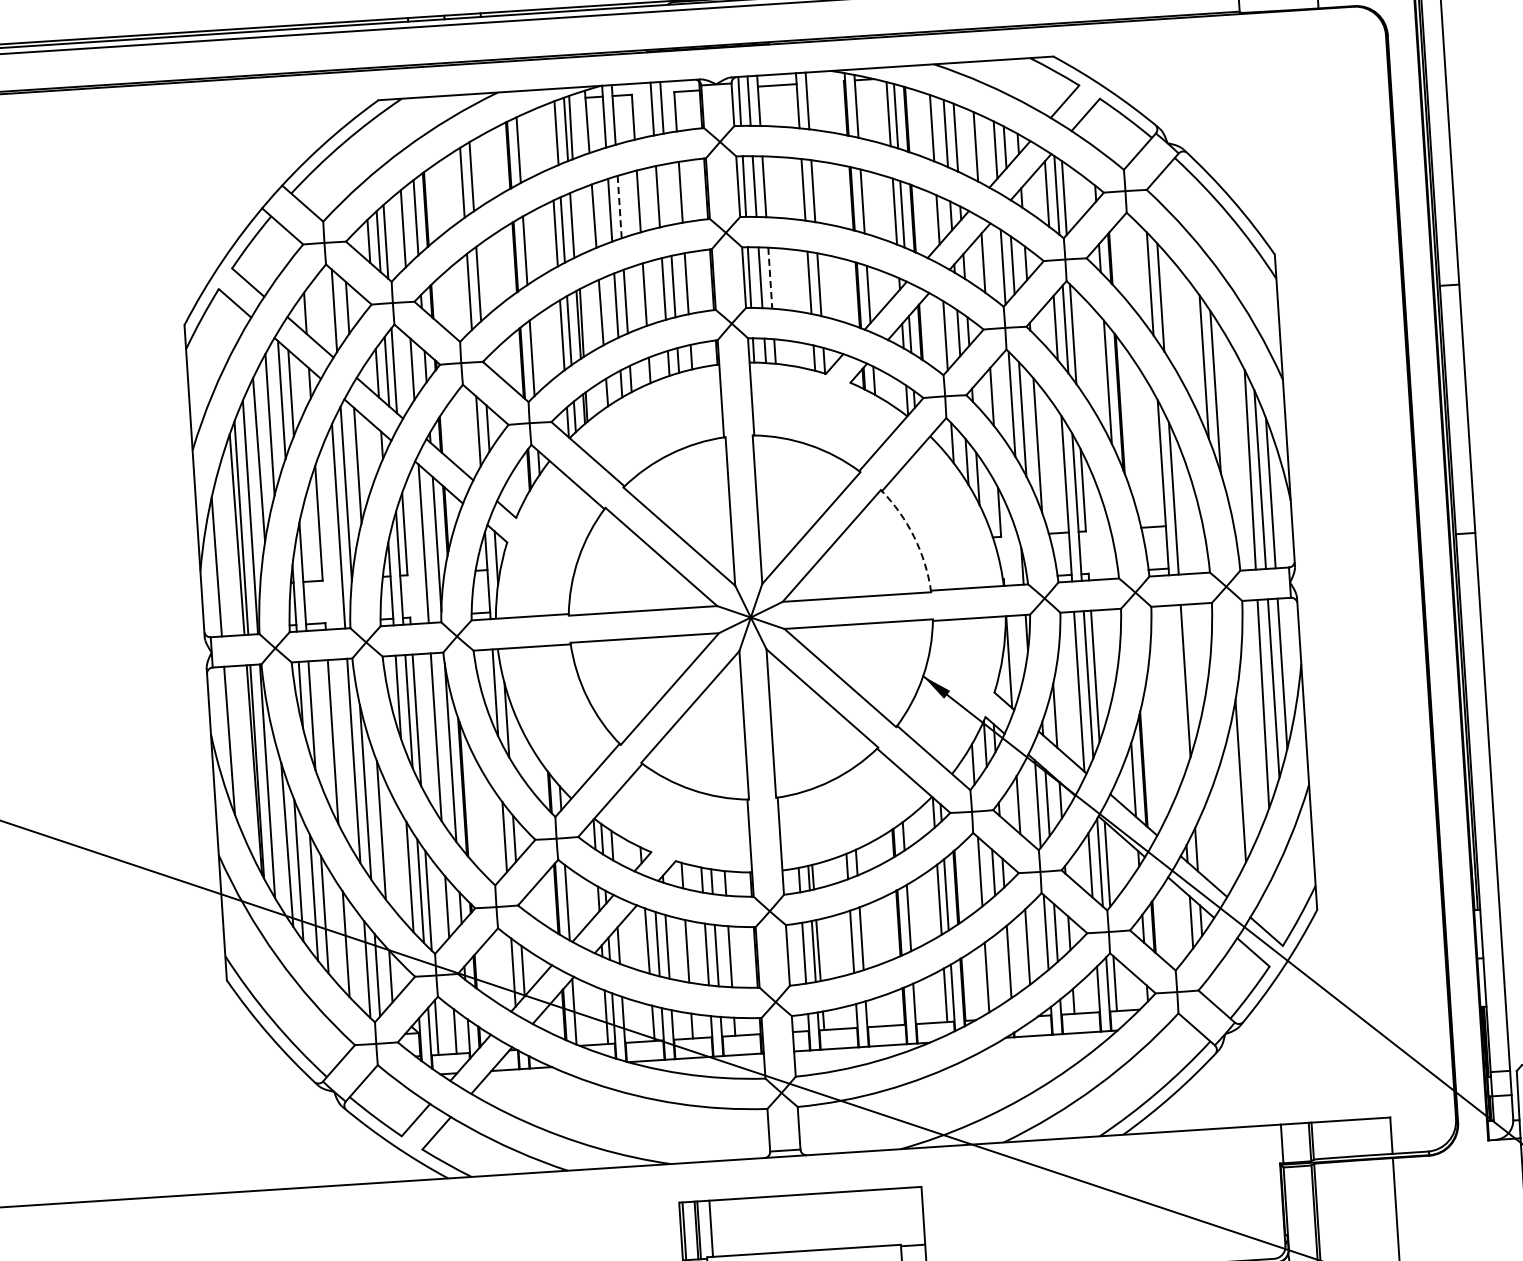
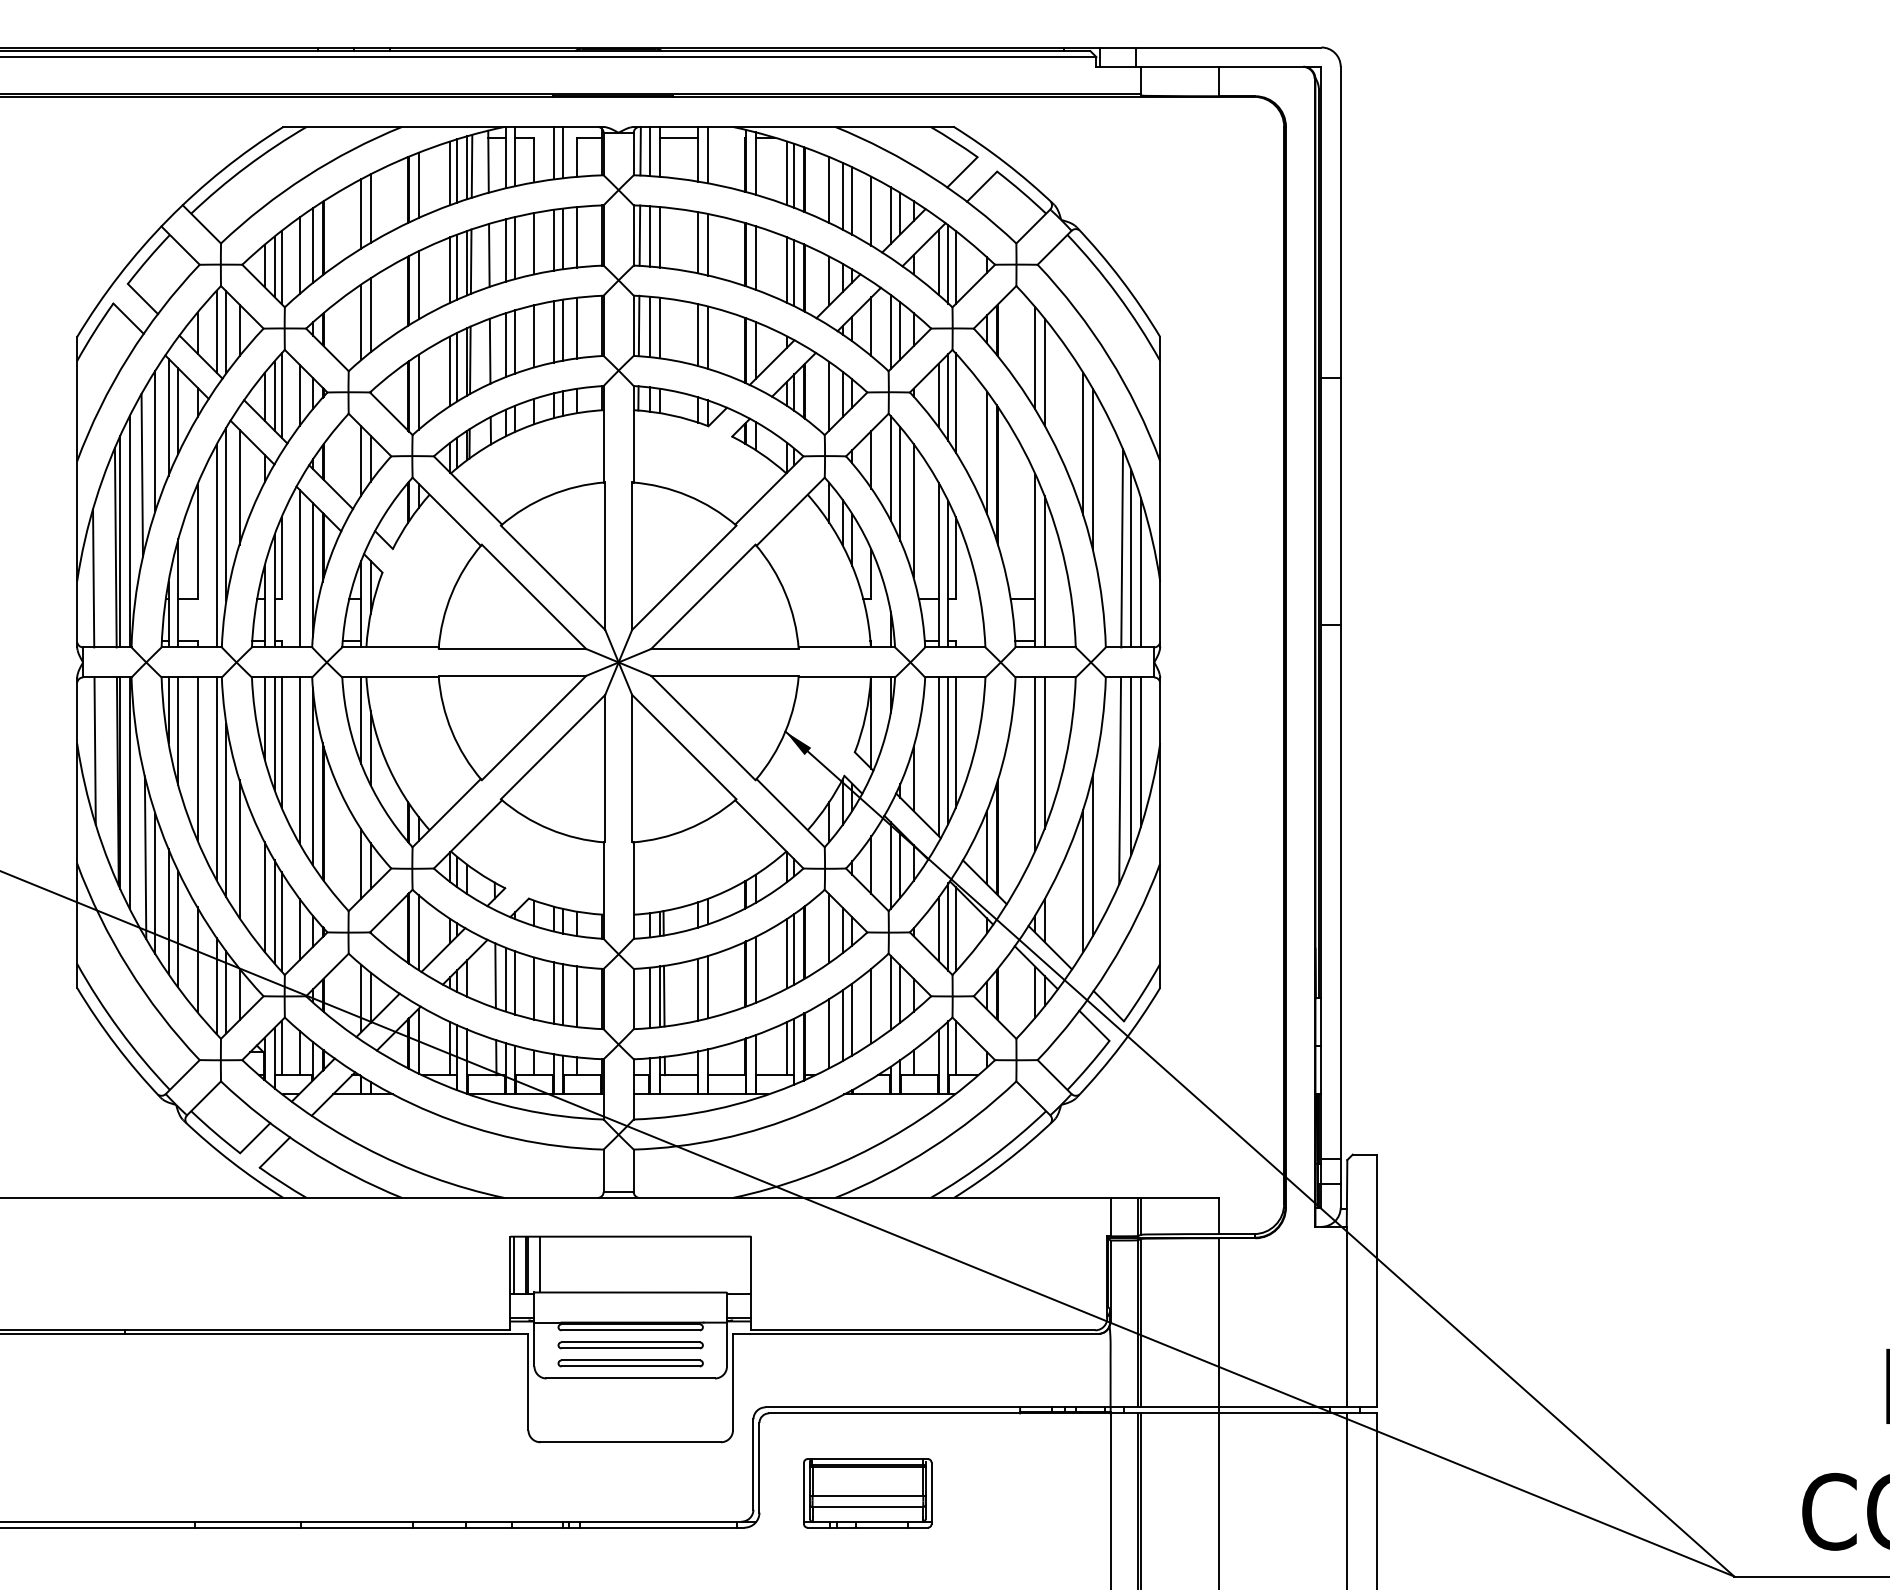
line: (549, 136) -> (450, 173), added
line: (667, 194) -> (563, 238), added
line: (620, 207) -> (515, 248), dashed -> solid
line: (575, 223) -> (470, 261), added
line: (770, 278) -> (659, 328), dashed -> solid
line: (324, 310) -> (216, 331), added
arc: (914, 537) -> (785, 593), dashed -> solid
line: (1177, 693) -> (1035, 764), added
line: (1232, 806) -> (1083, 880), added
line: (999, 968) -> (842, 1025), added

